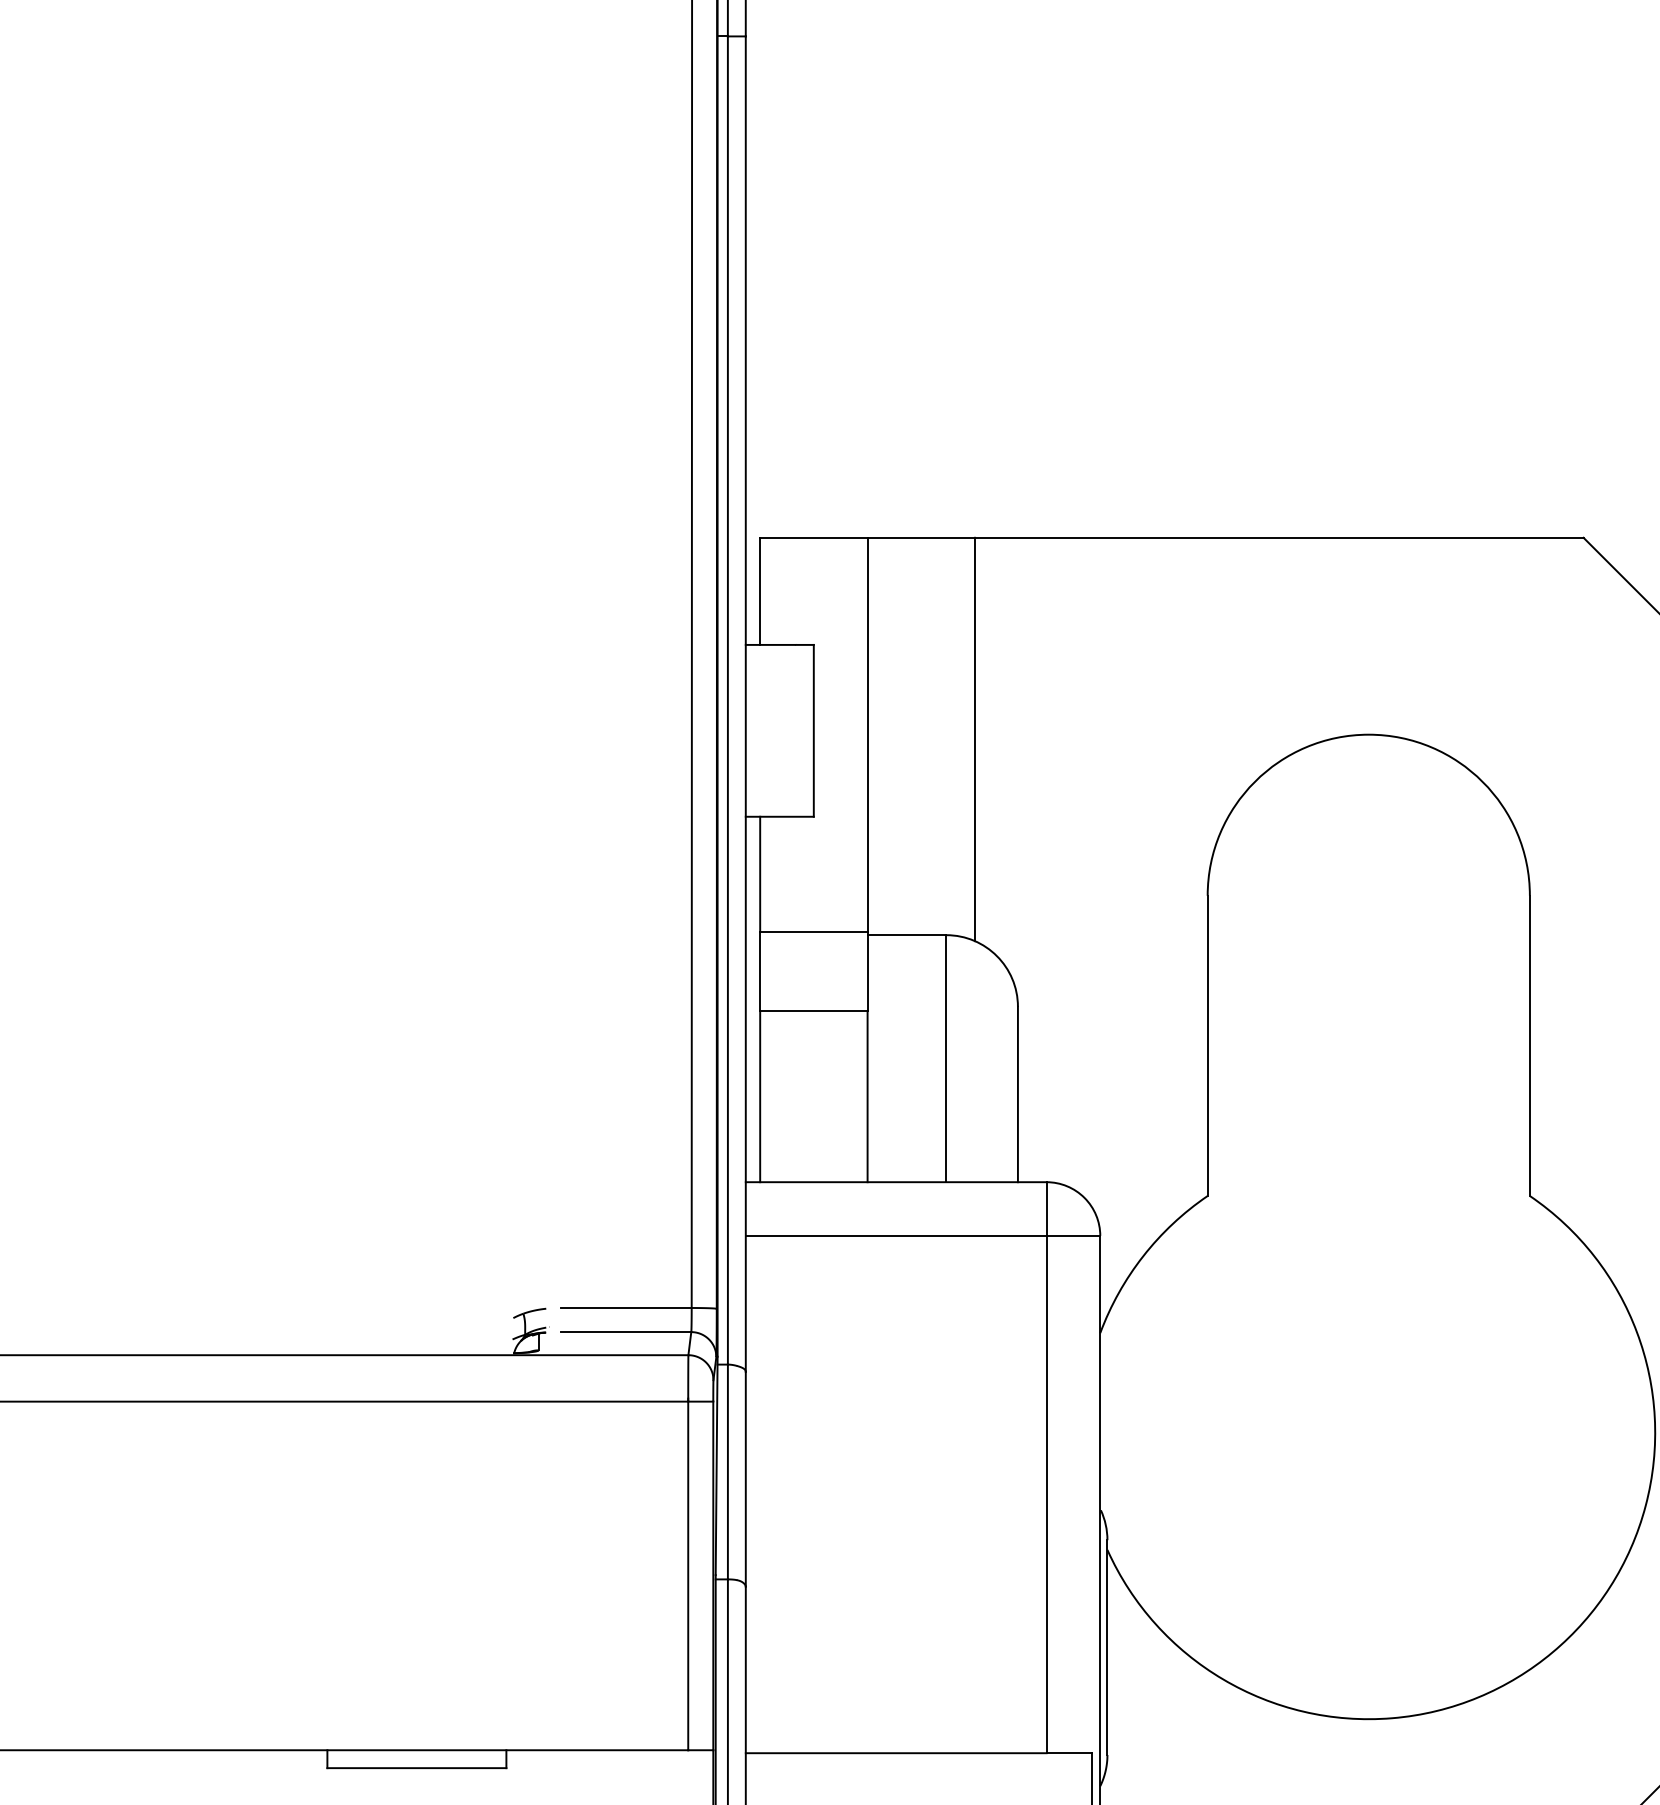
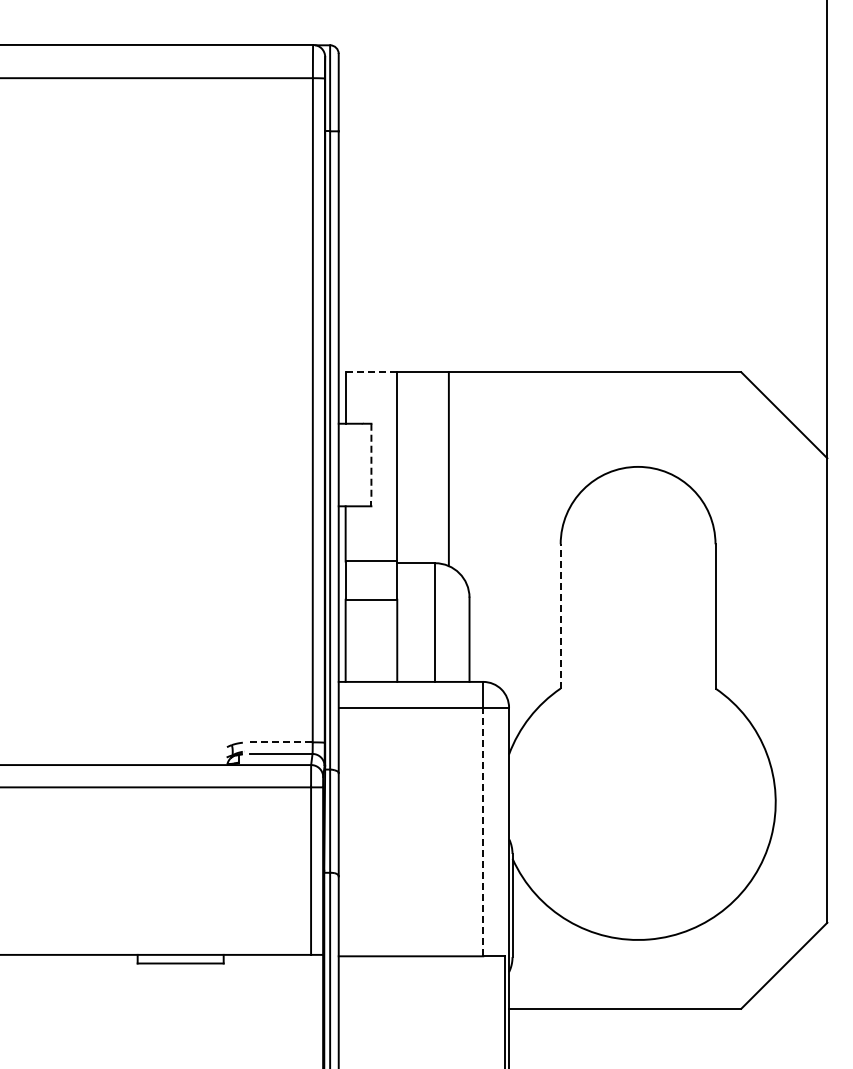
line: (813, 538) -> (371, 372), solid -> dashed
line: (813, 731) -> (371, 465), solid -> dashed
line: (1207, 1043) -> (560, 615), solid -> dashed
line: (626, 1308) -> (281, 742), solid -> dashed
line: (1047, 1493) -> (483, 831), solid -> dashed

